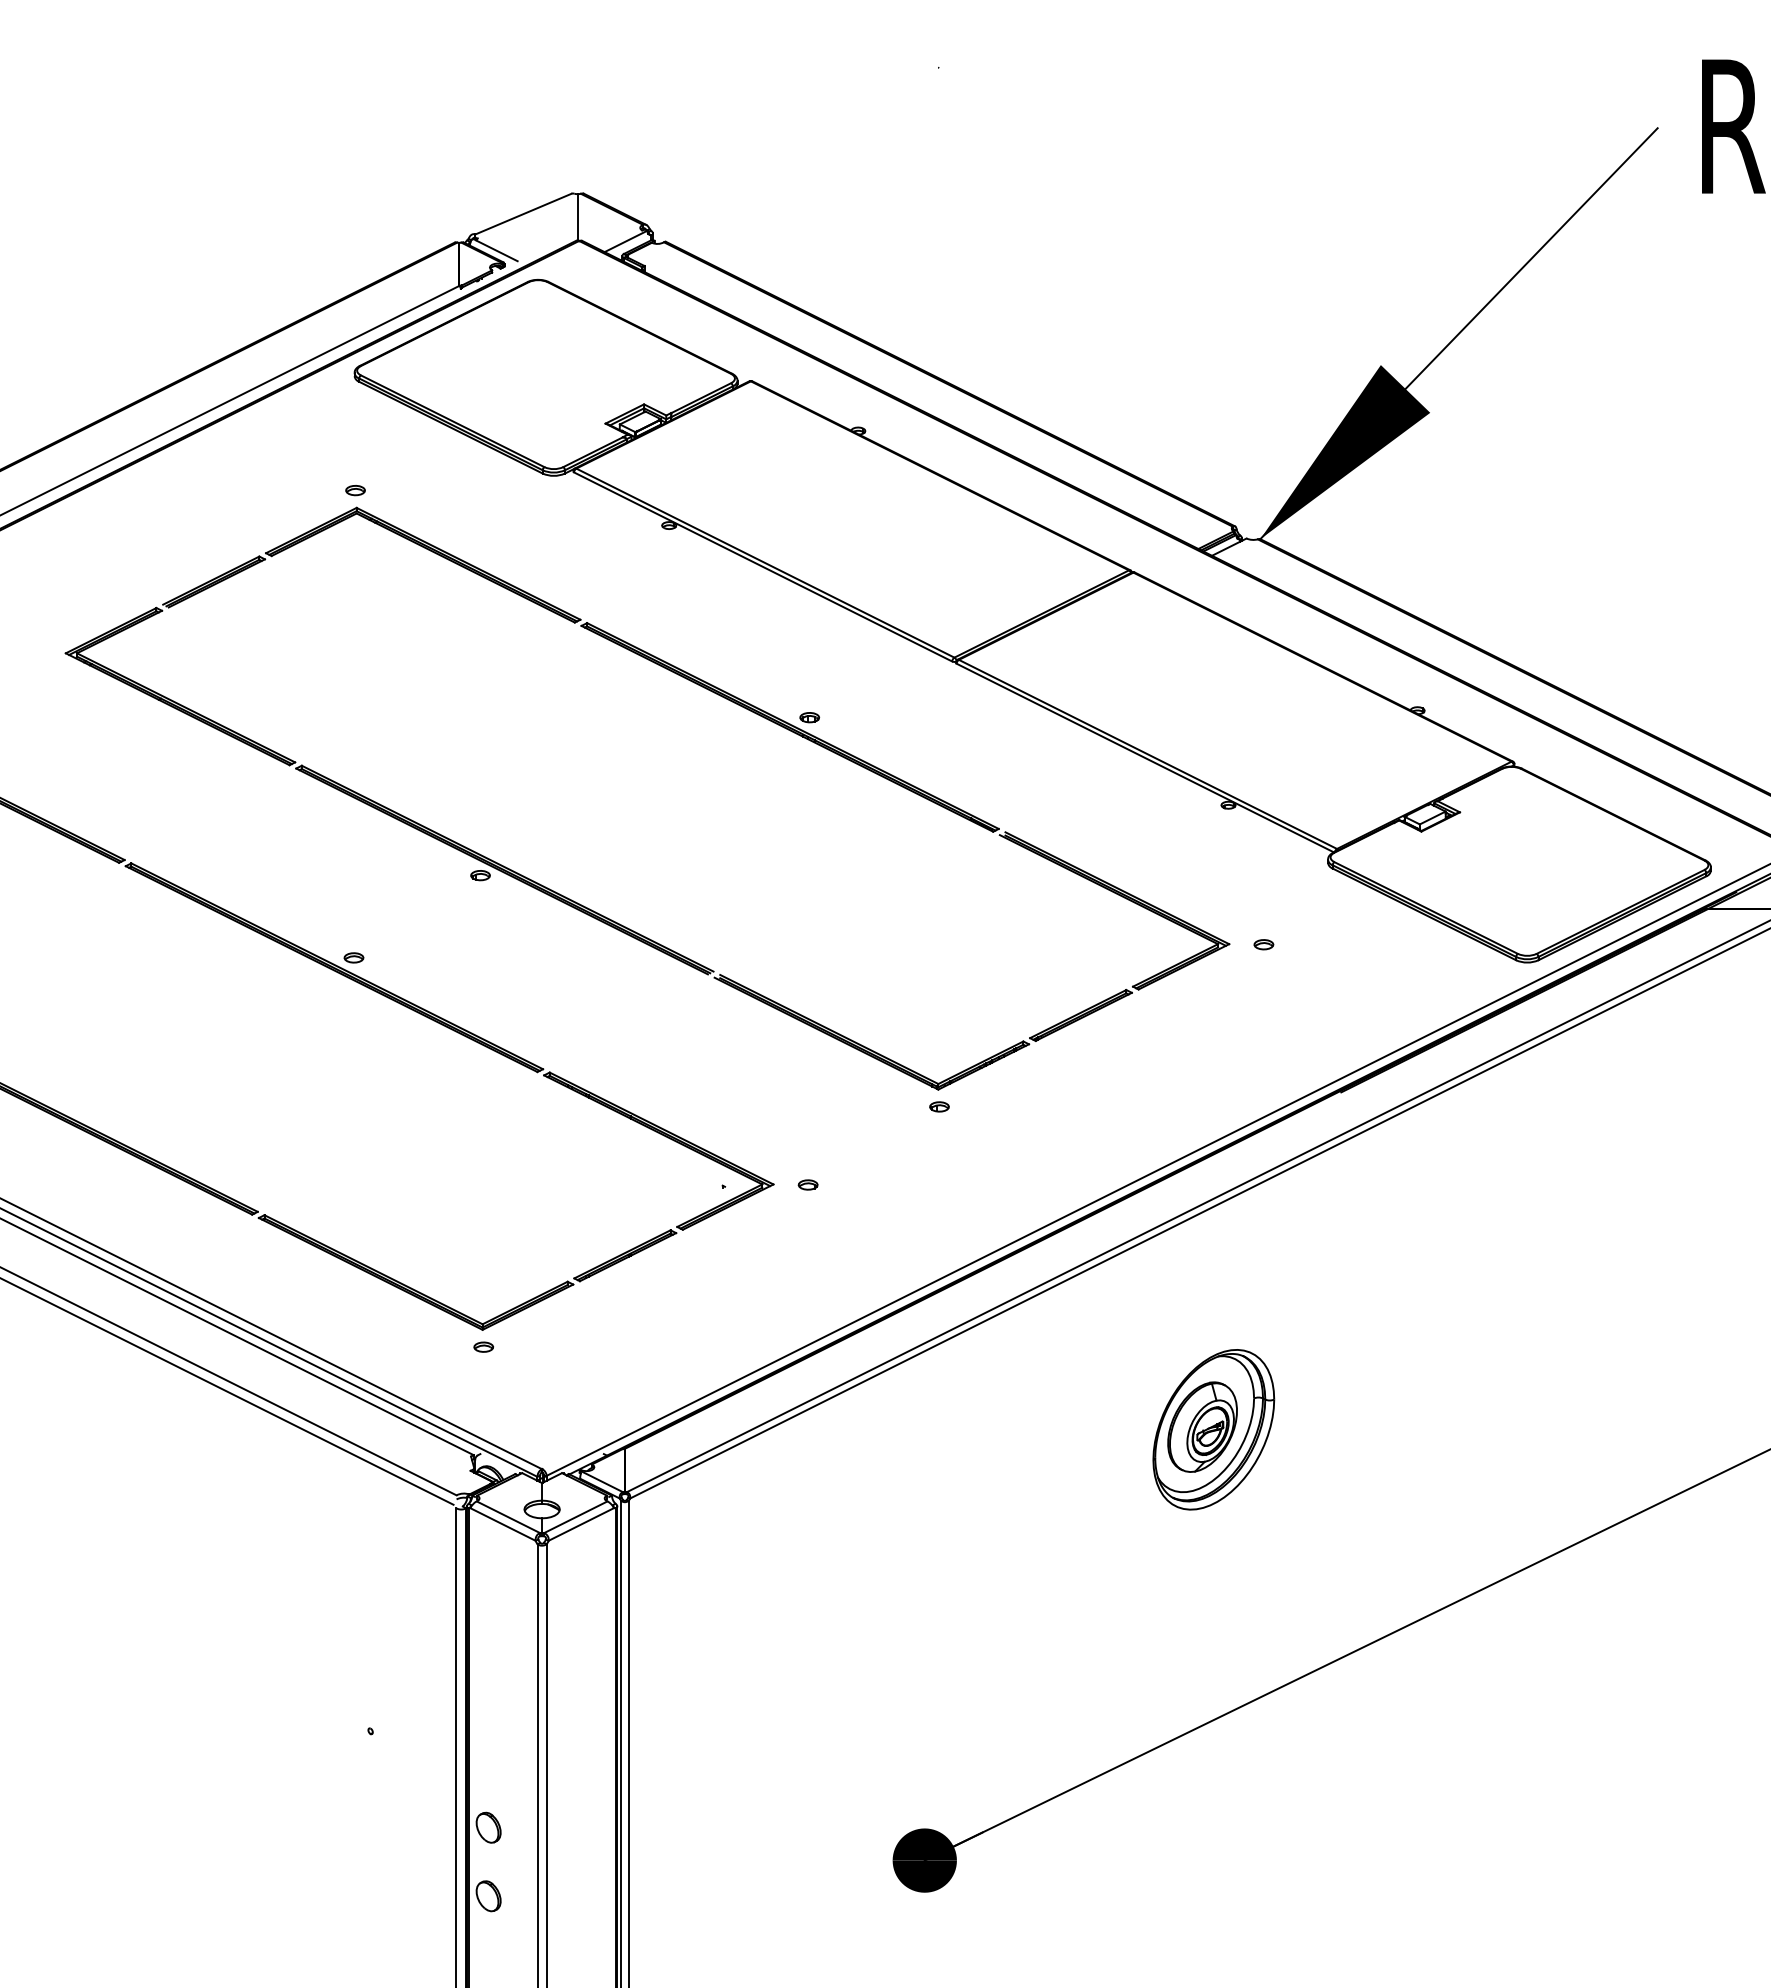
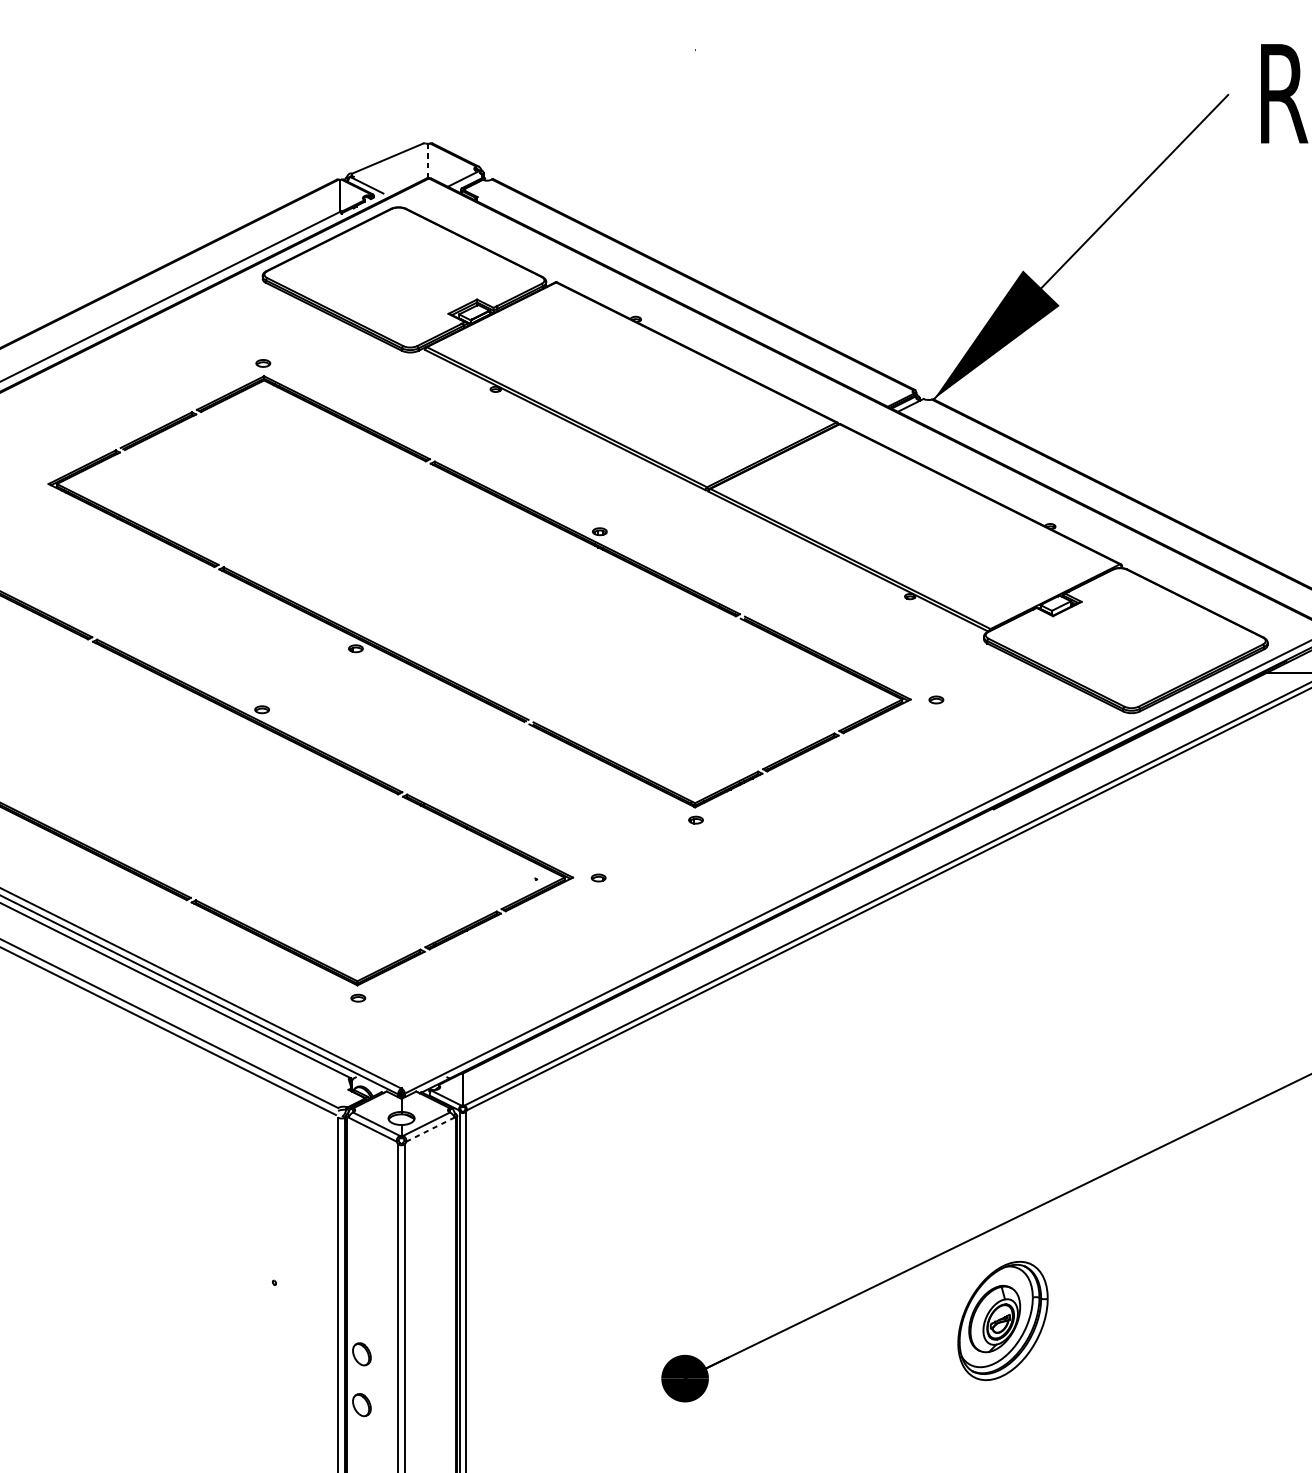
line: (577, 216) -> (427, 160), solid -> dashed
part: (1213, 1429) -> (1002, 1320), moved
line: (581, 1524) -> (430, 1129), solid -> dashed

